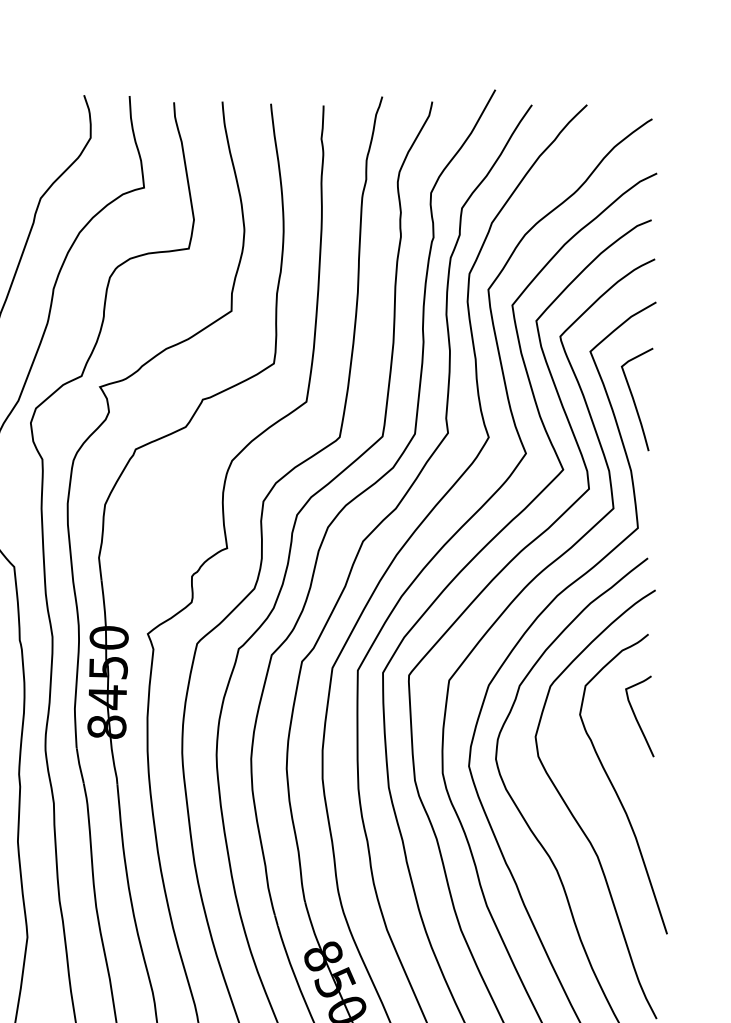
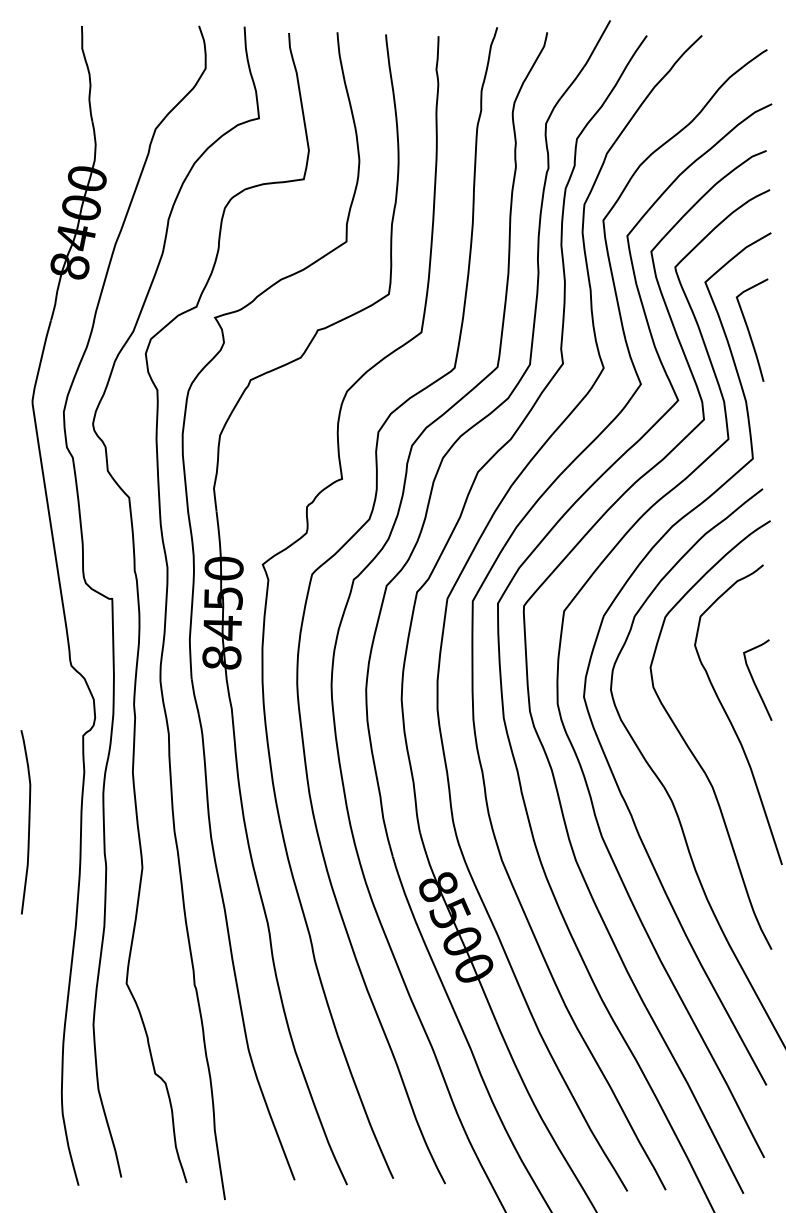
curve: (636, 716) -> (754, 680), moved

